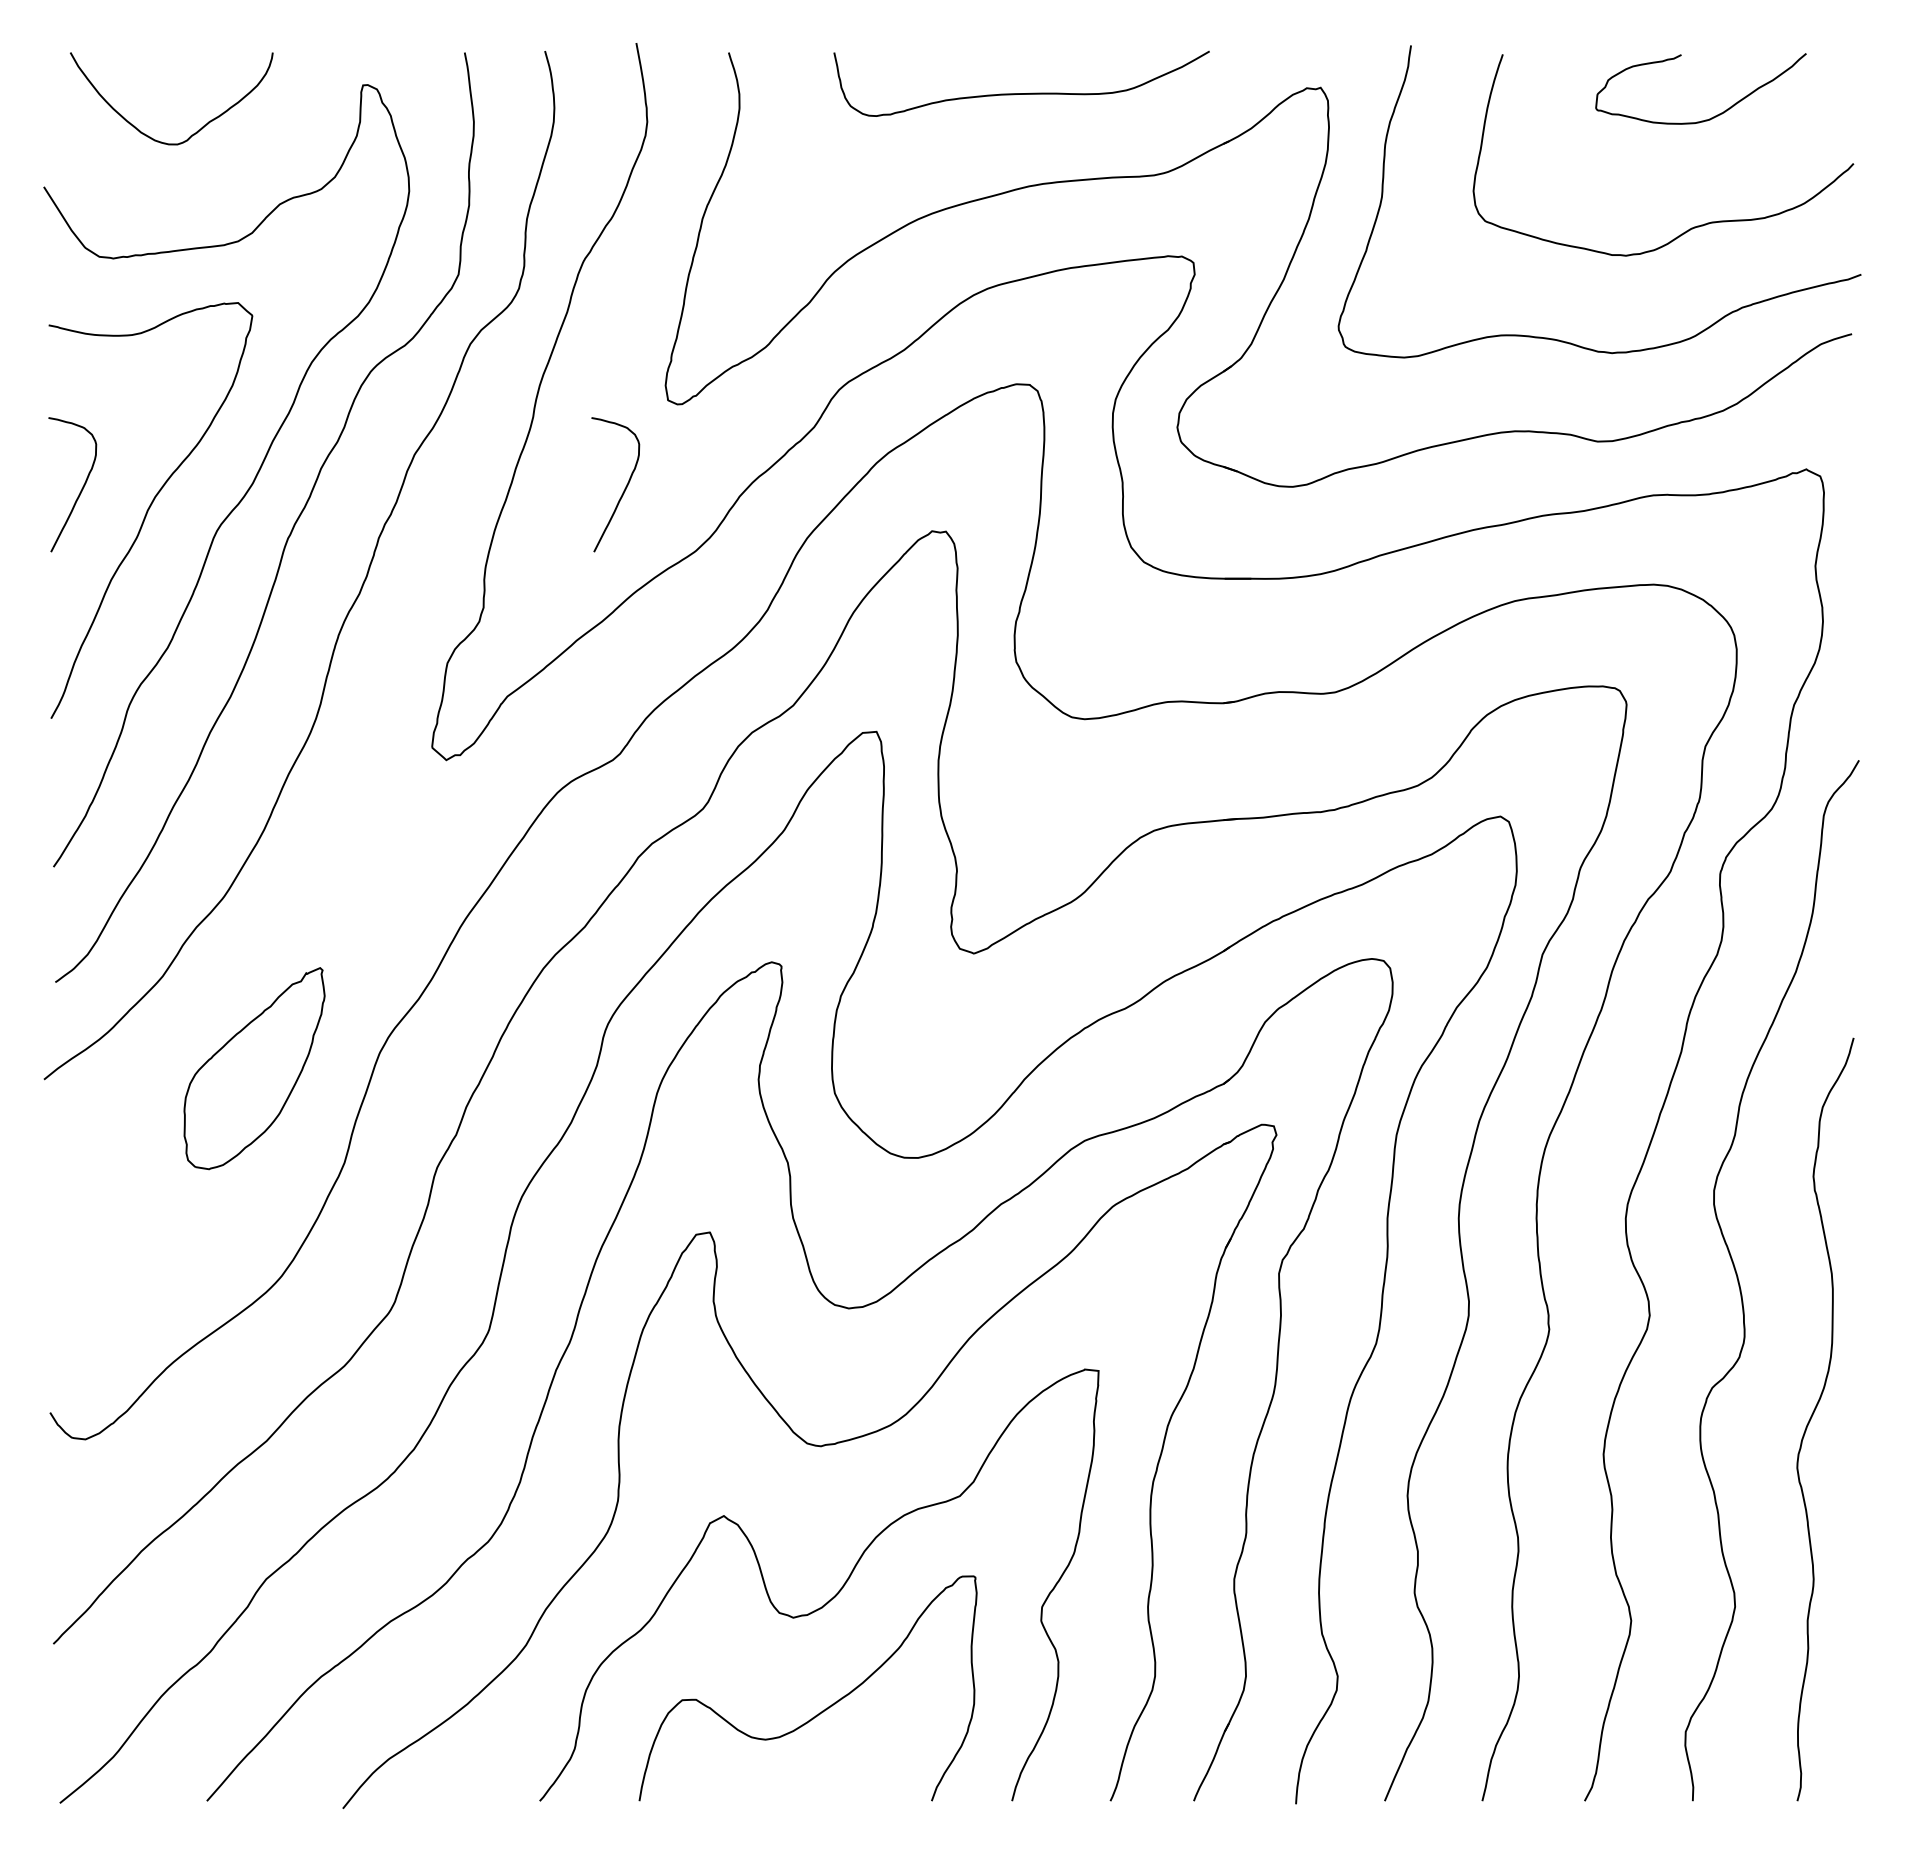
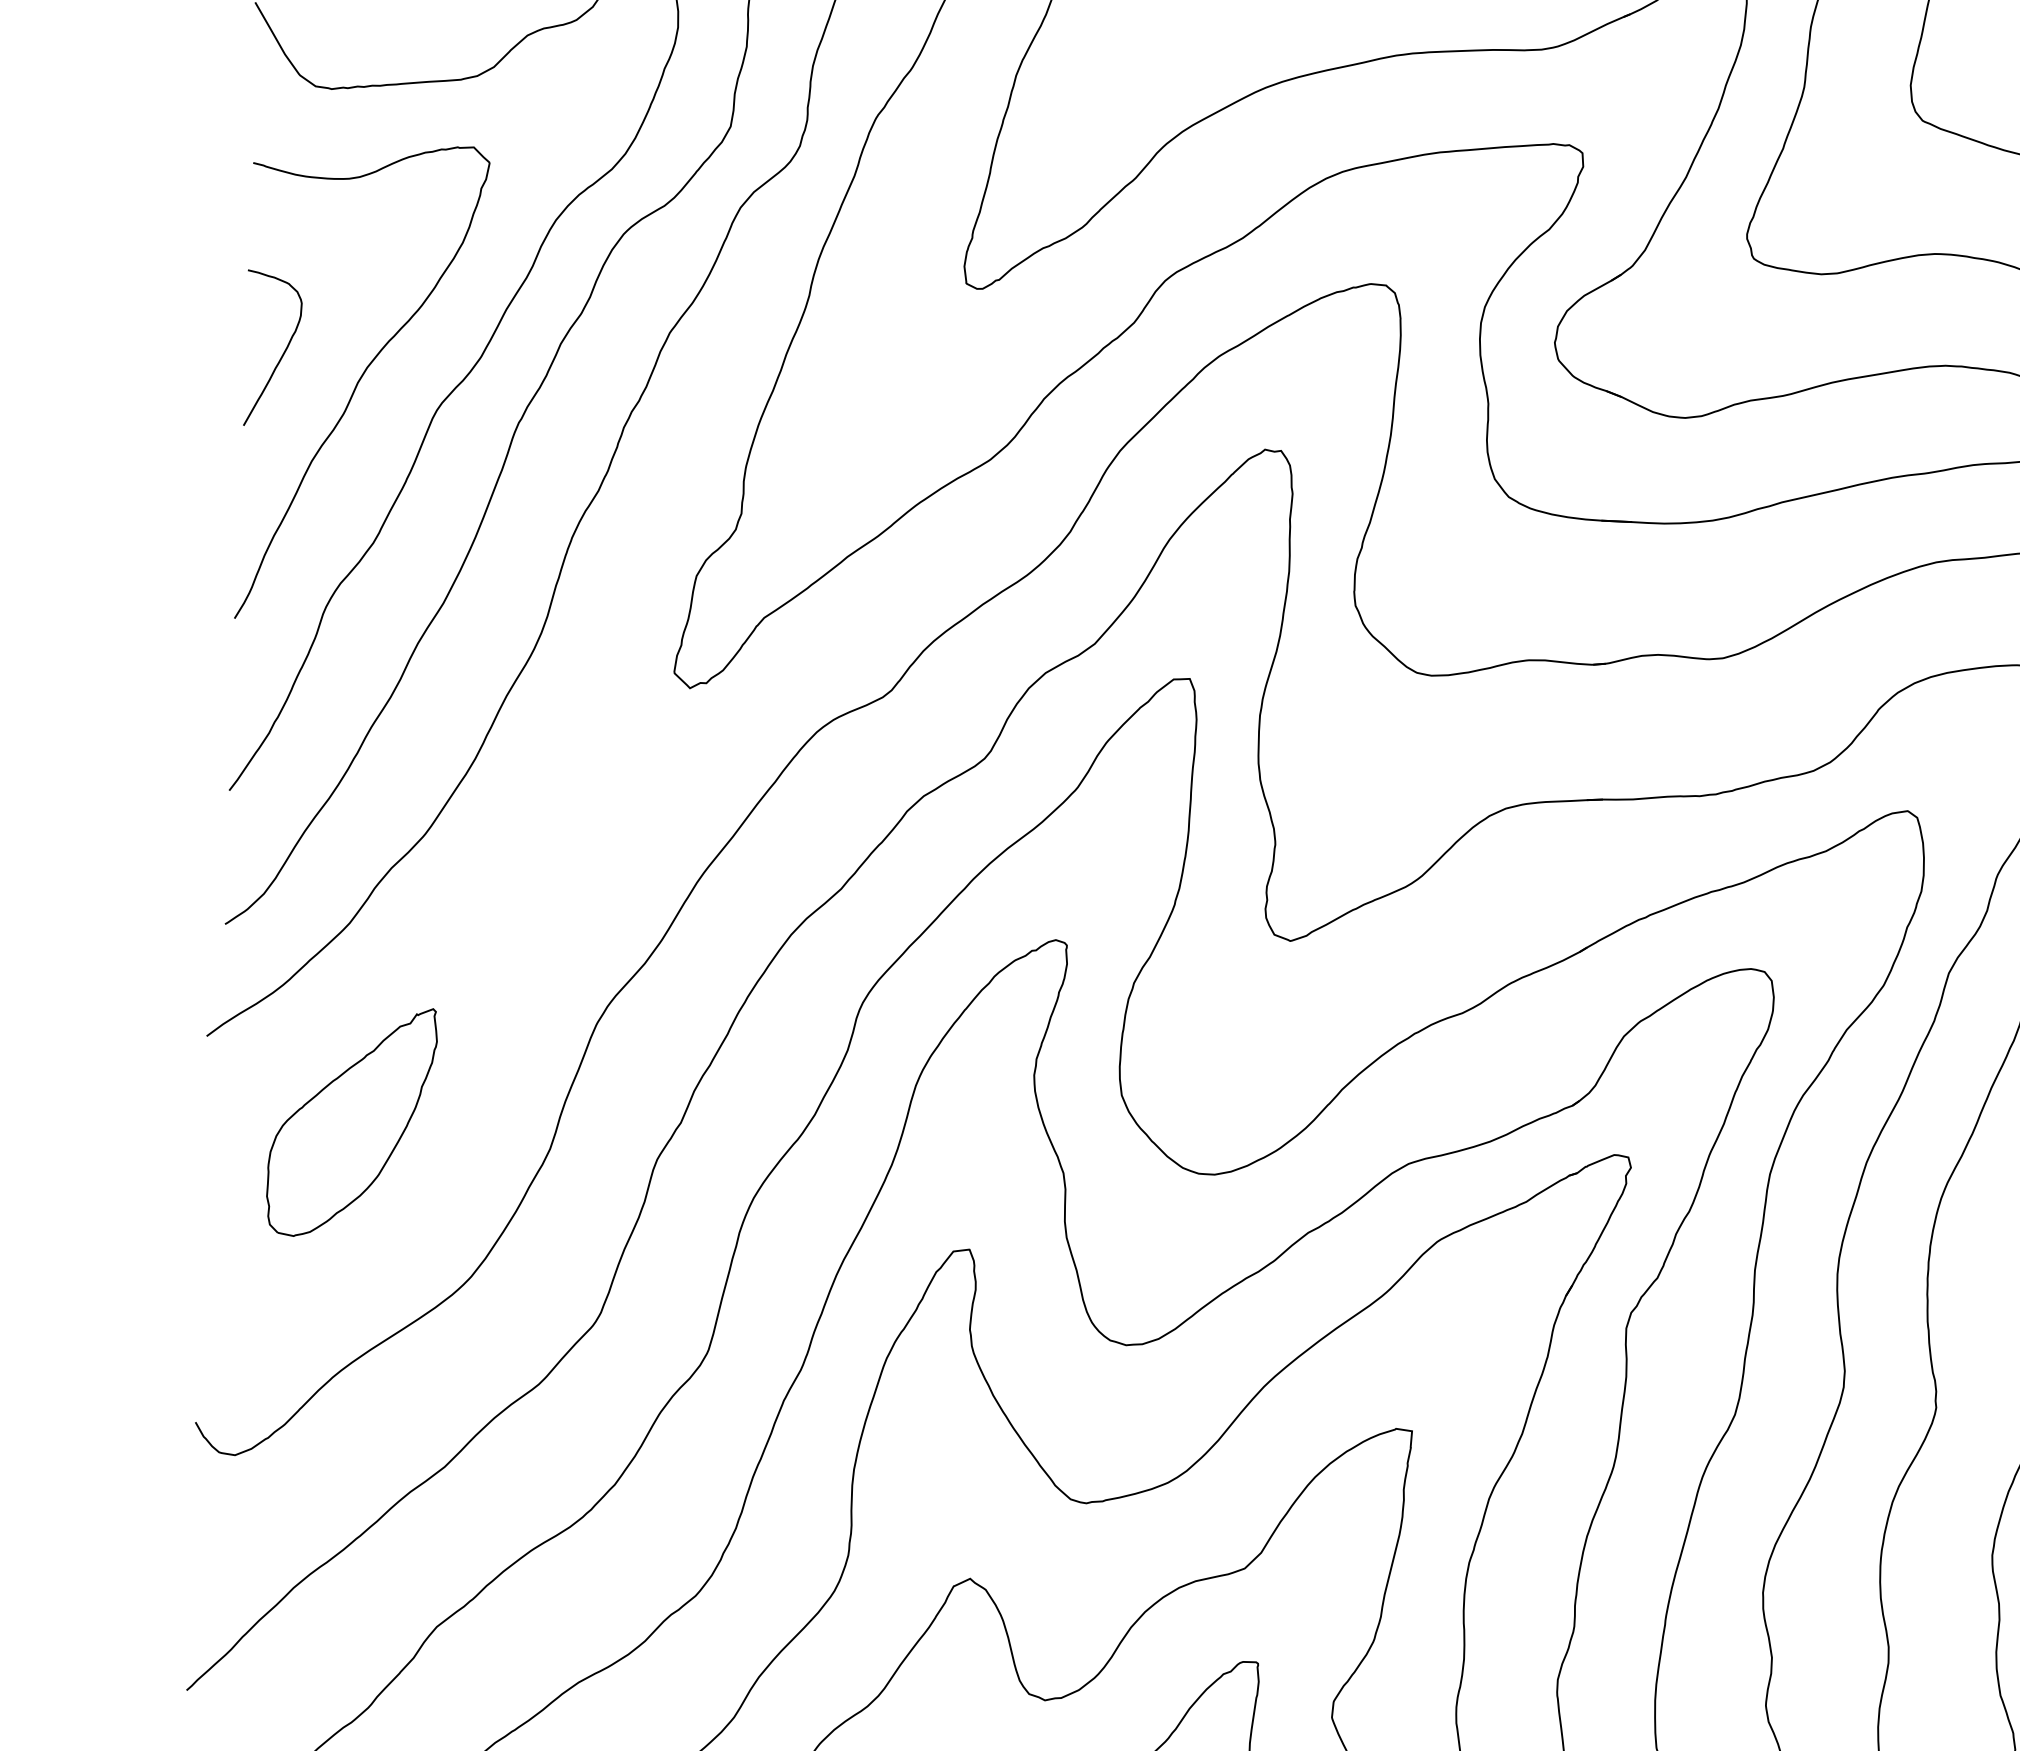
curve: (624, 488) -> (911, 383), removed
part: (254, 1068) -> (351, 1121), moved

